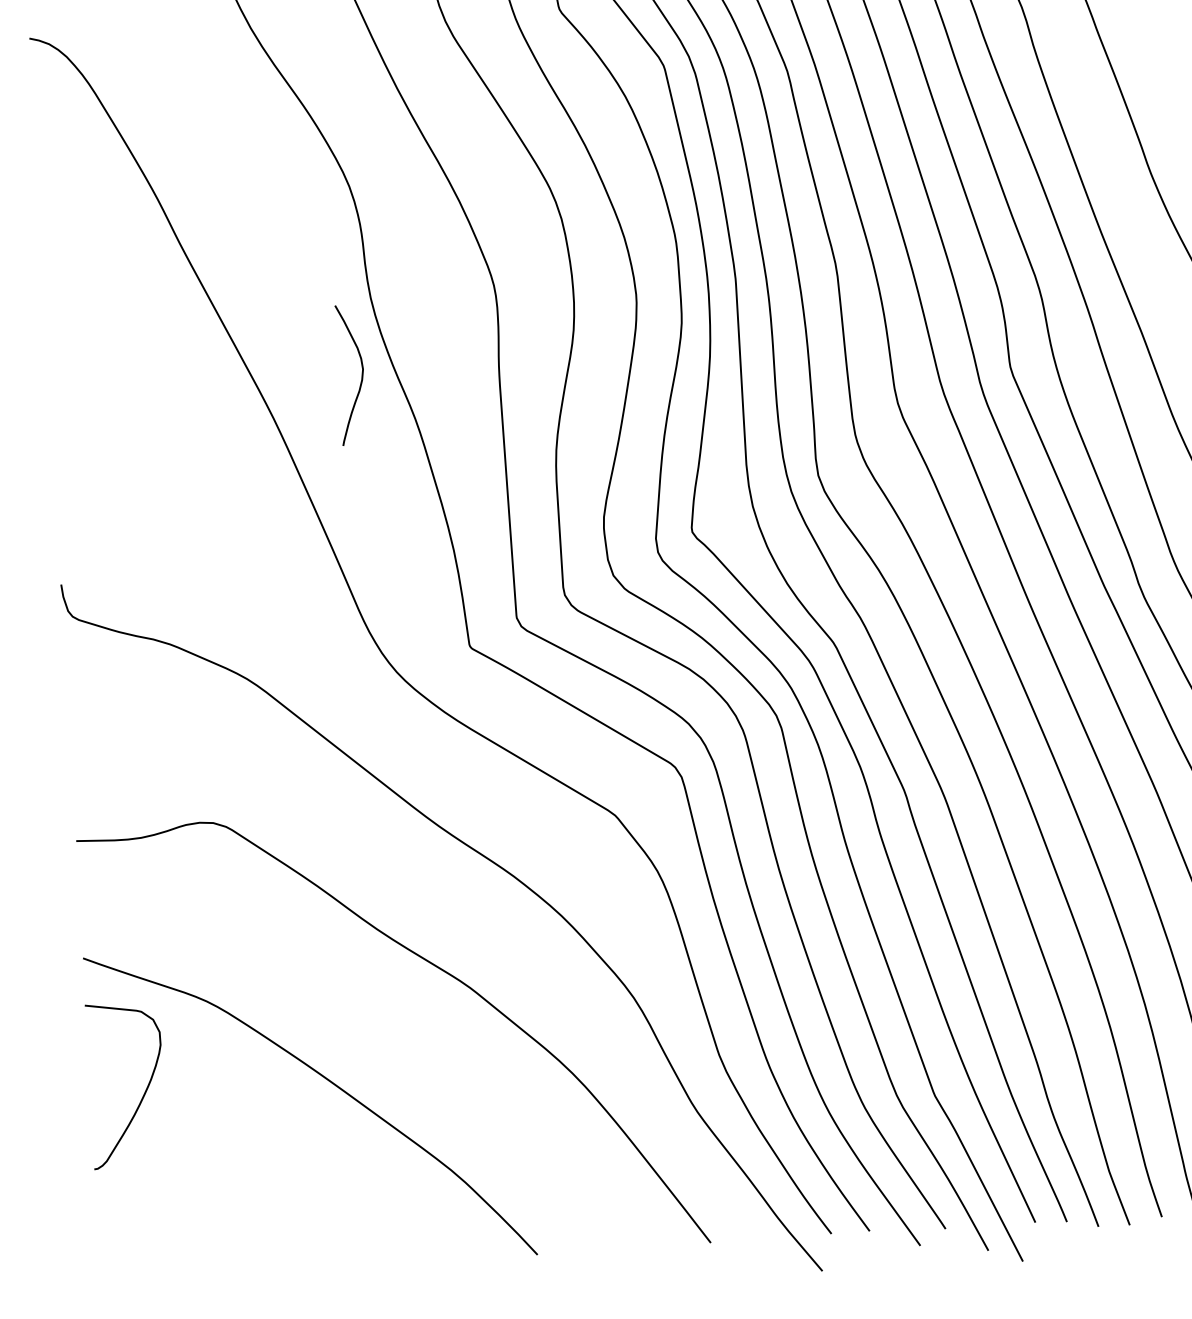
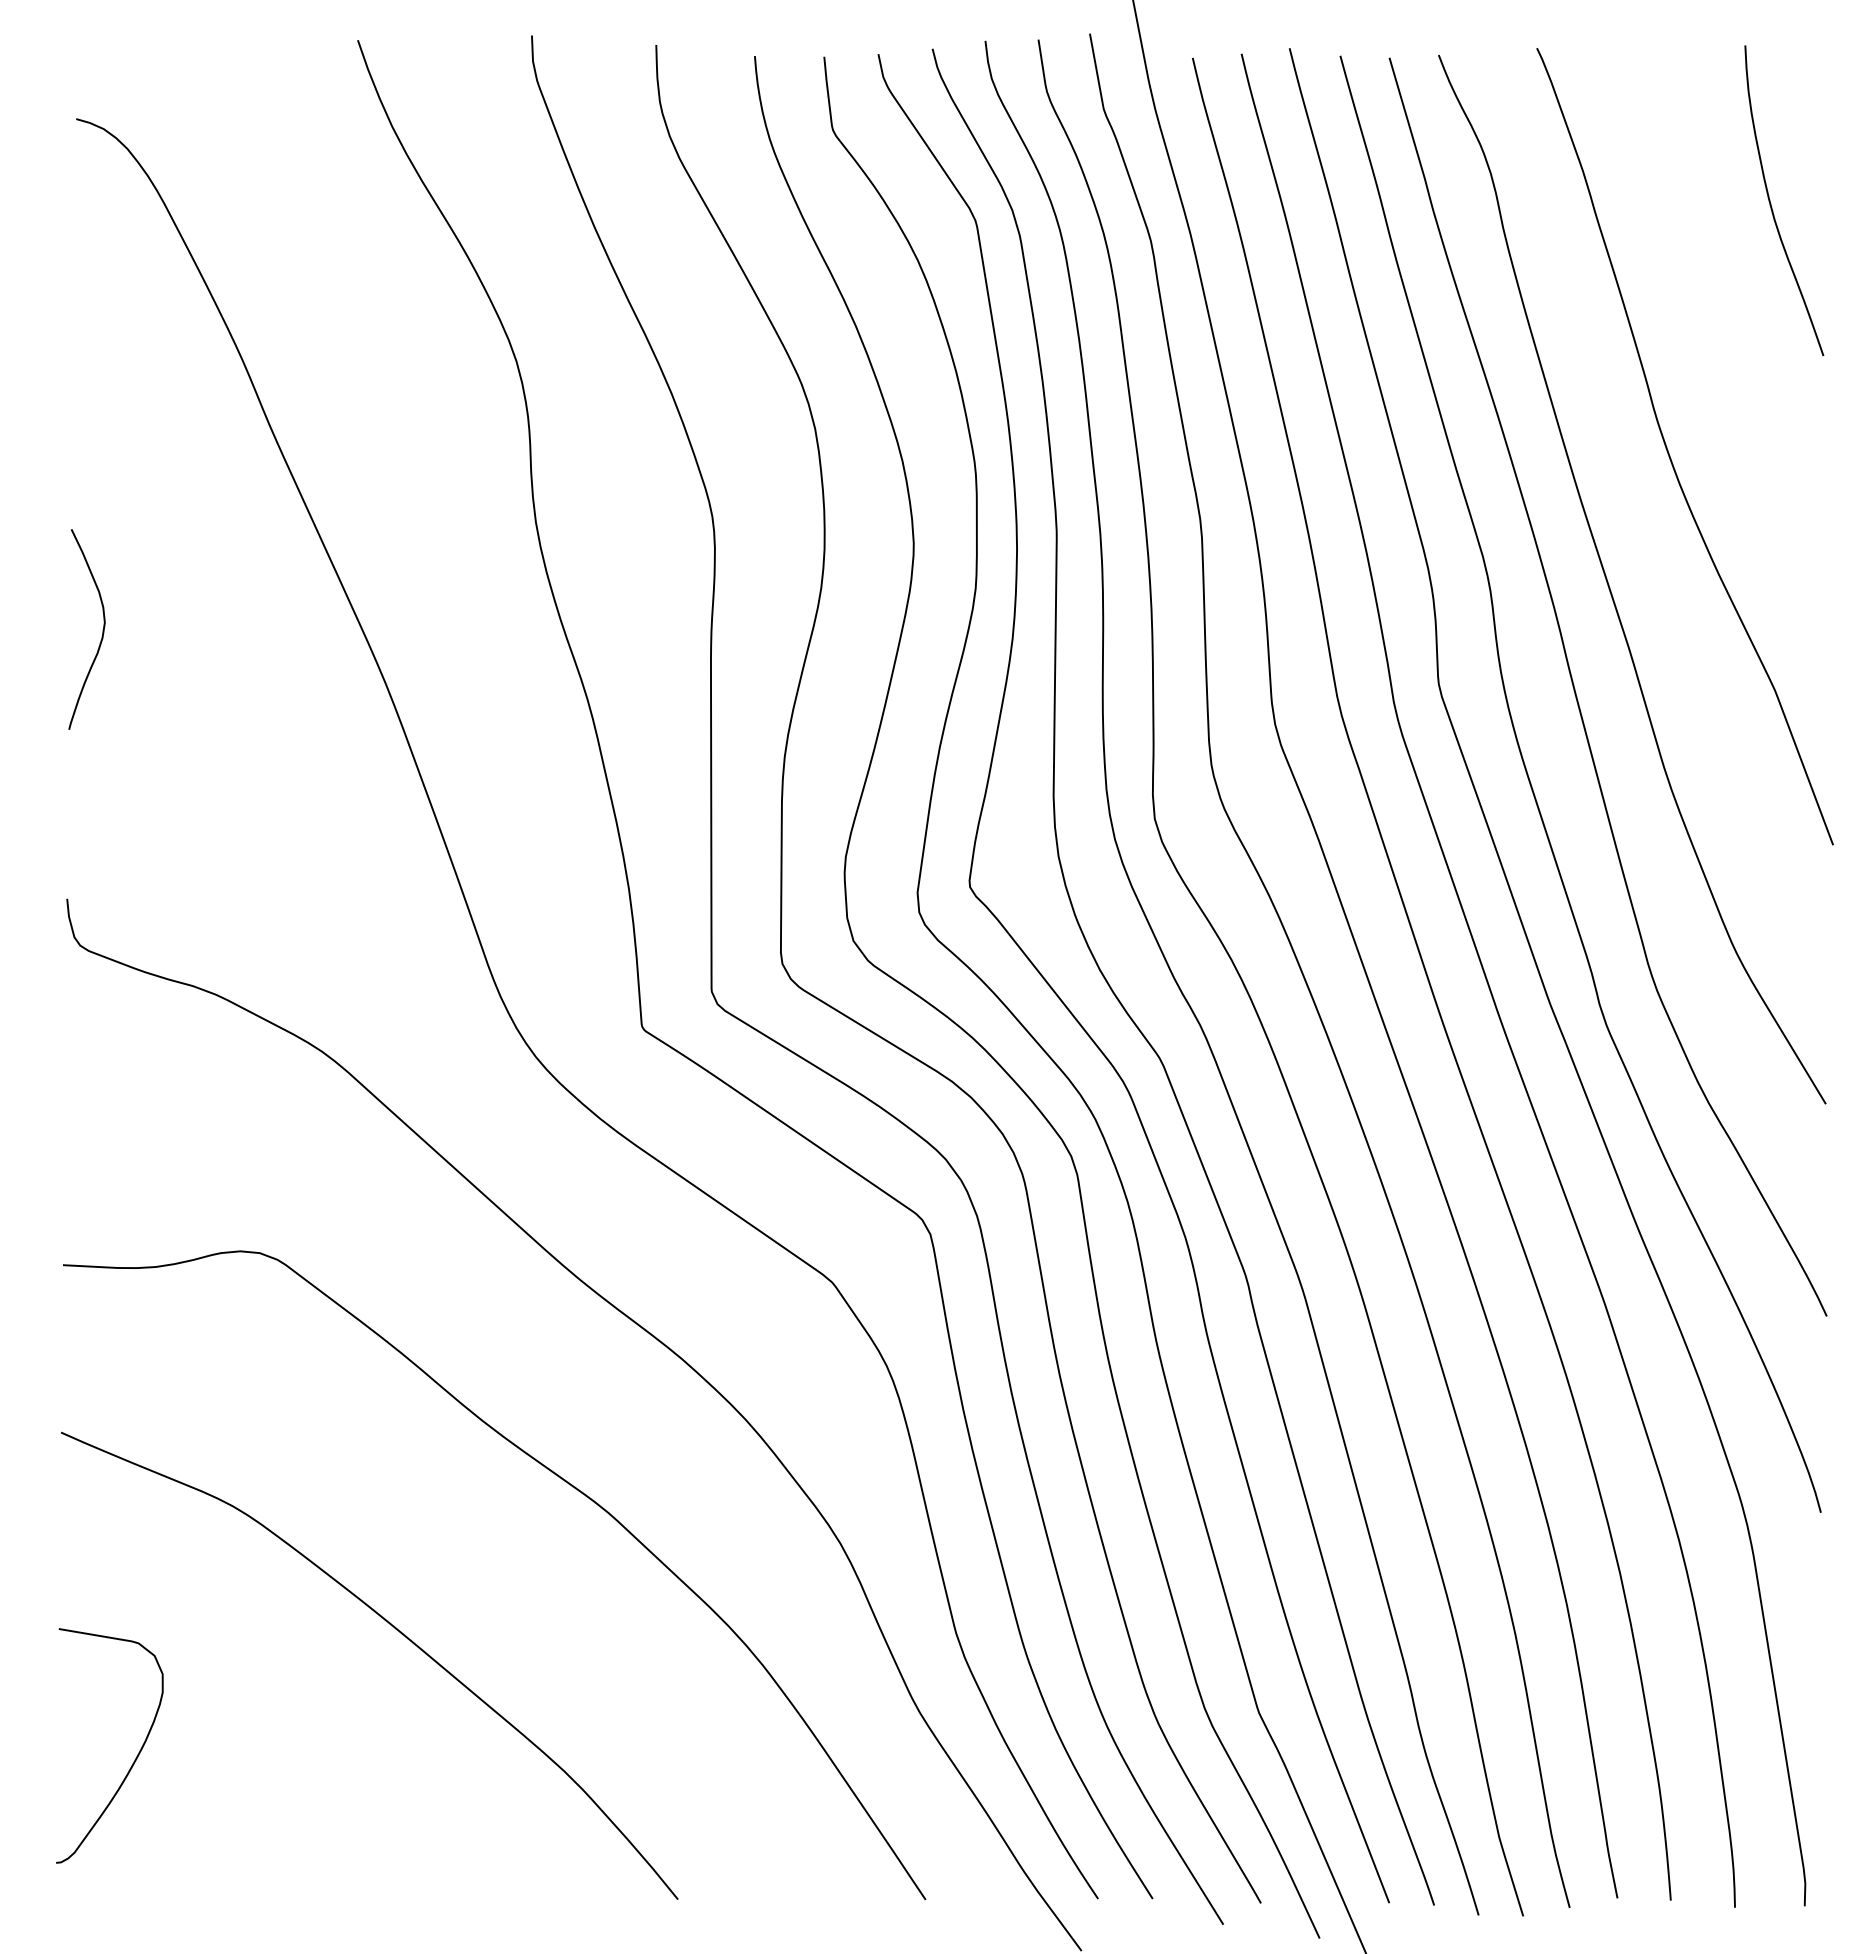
curve: (361, 374) -> (102, 629), moved
curve: (143, 1094) -> (133, 1761), moved

